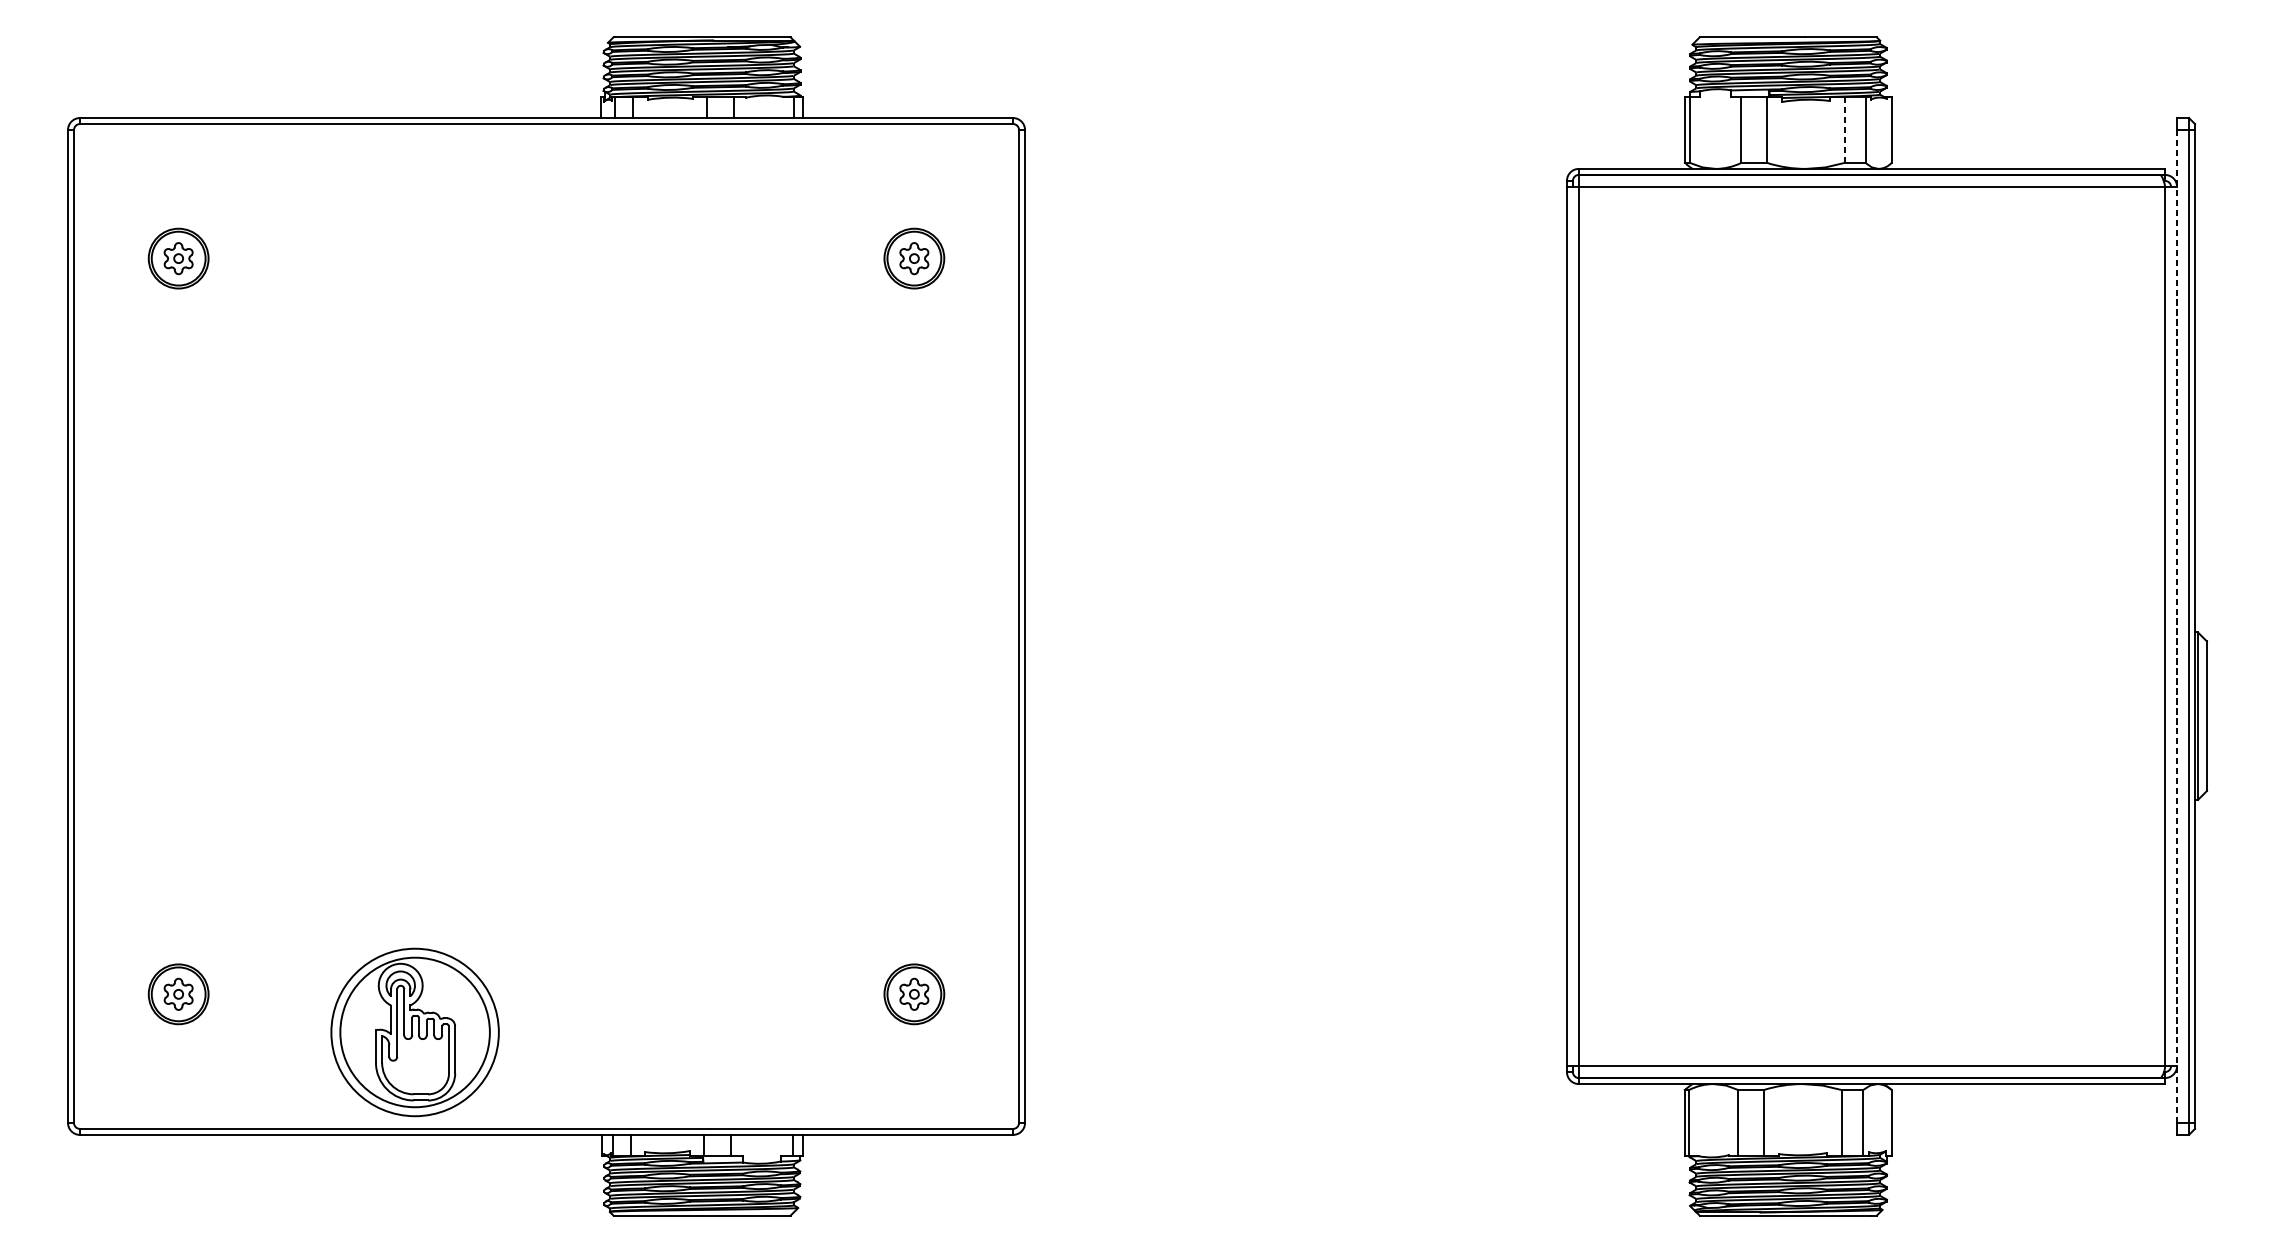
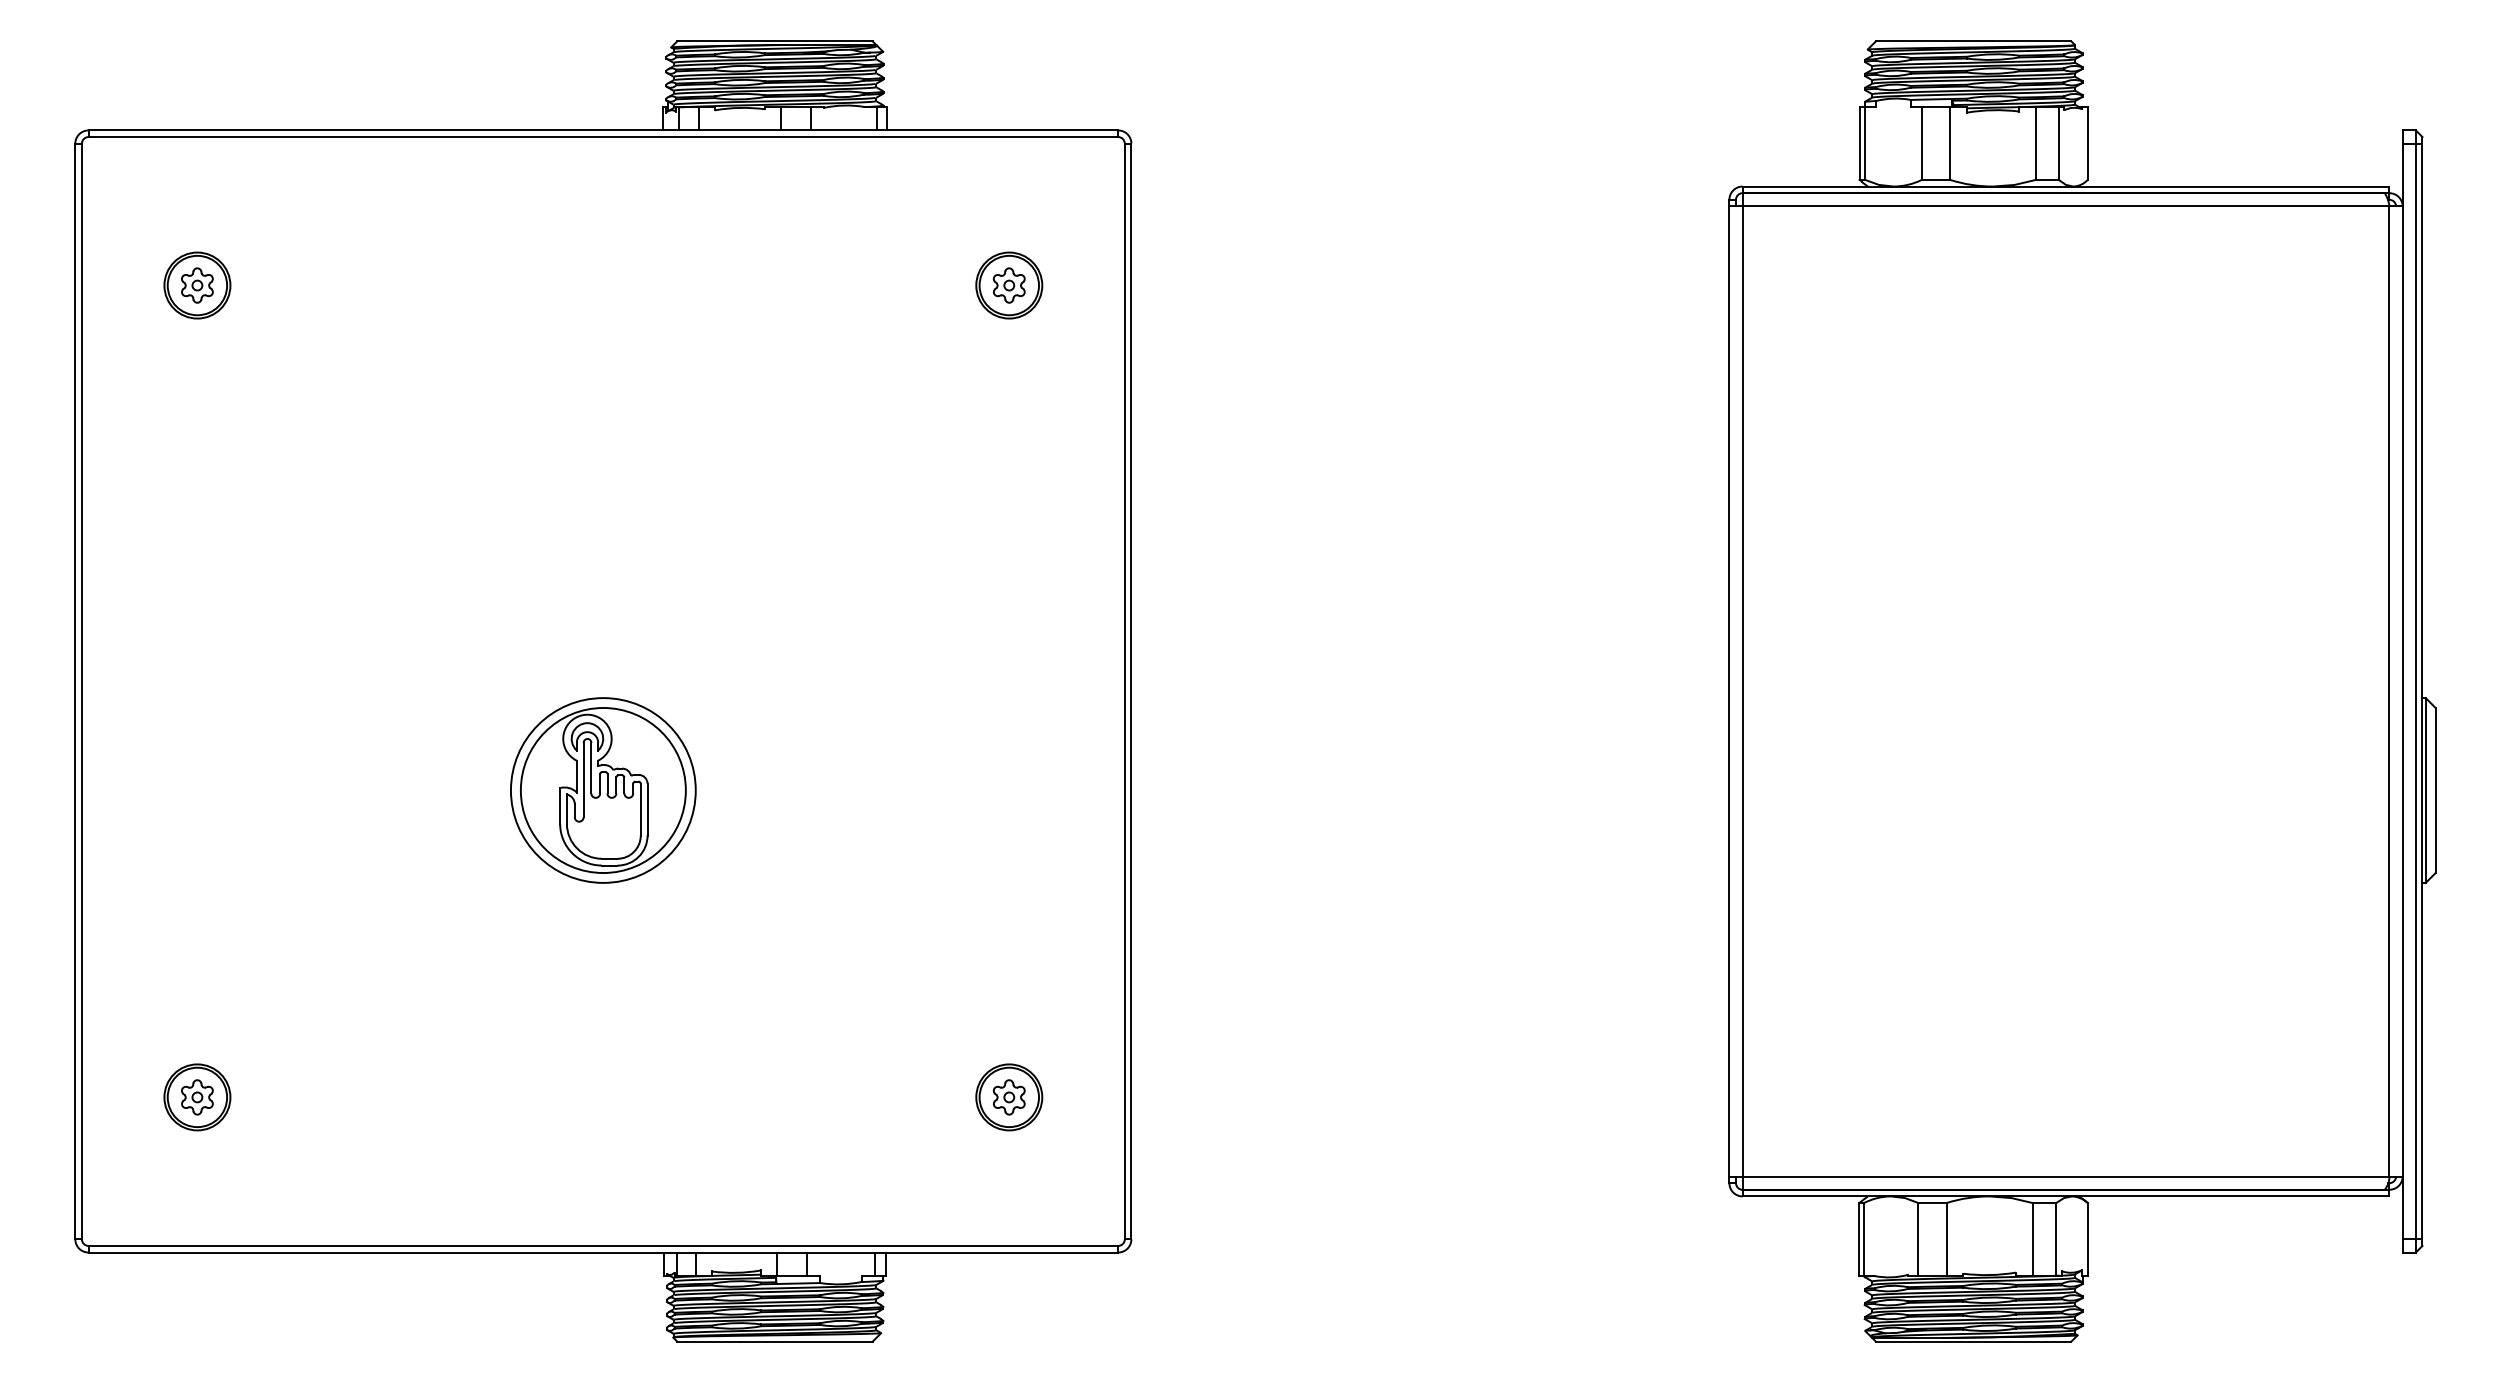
line: (1844, 129) -> (2035, 143), dashed -> solid
line: (2176, 626) -> (2402, 691), dashed -> solid
part: (415, 1032) -> (603, 790), moved

